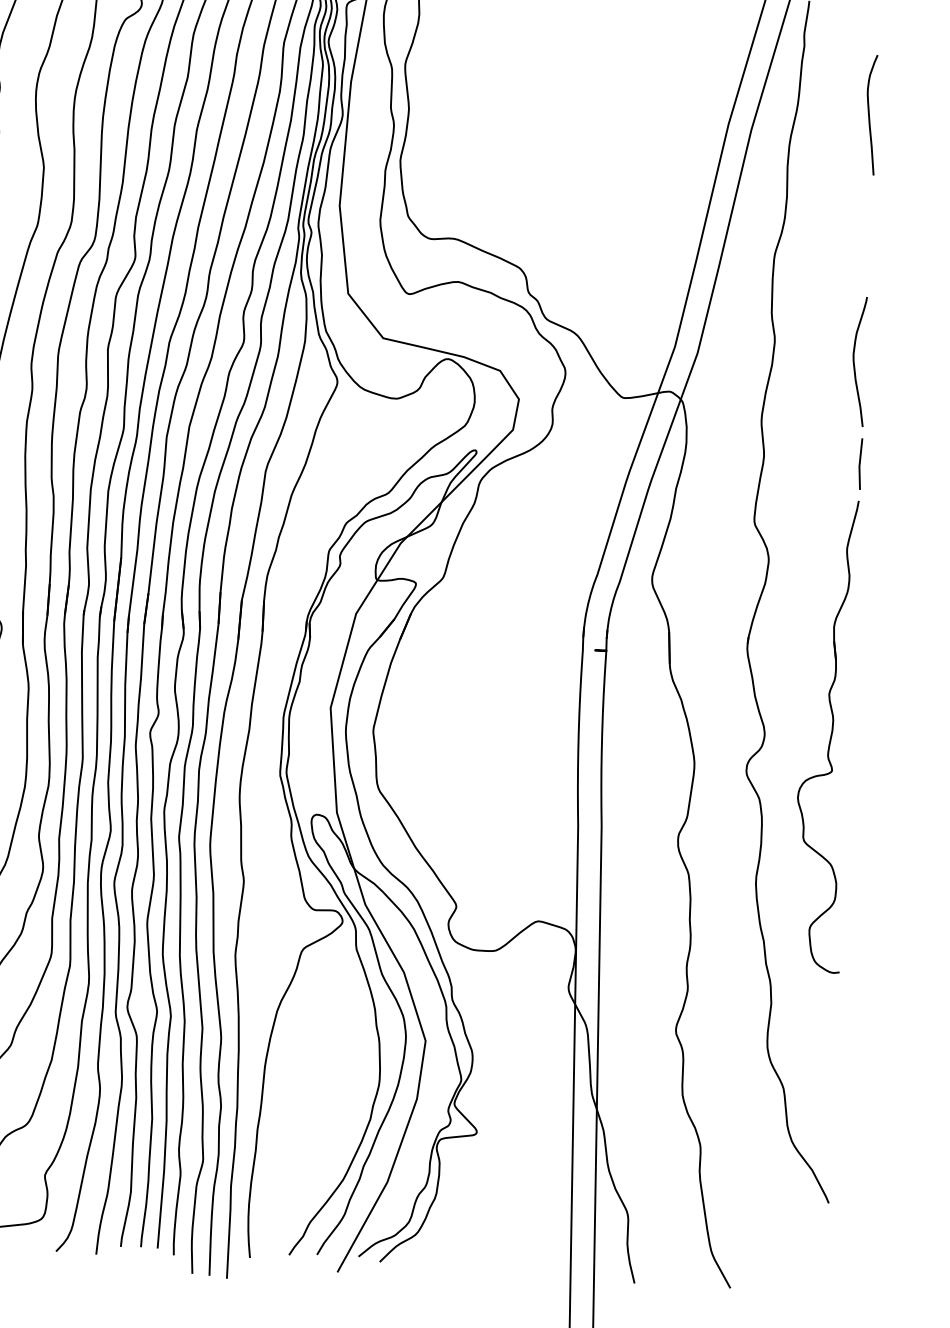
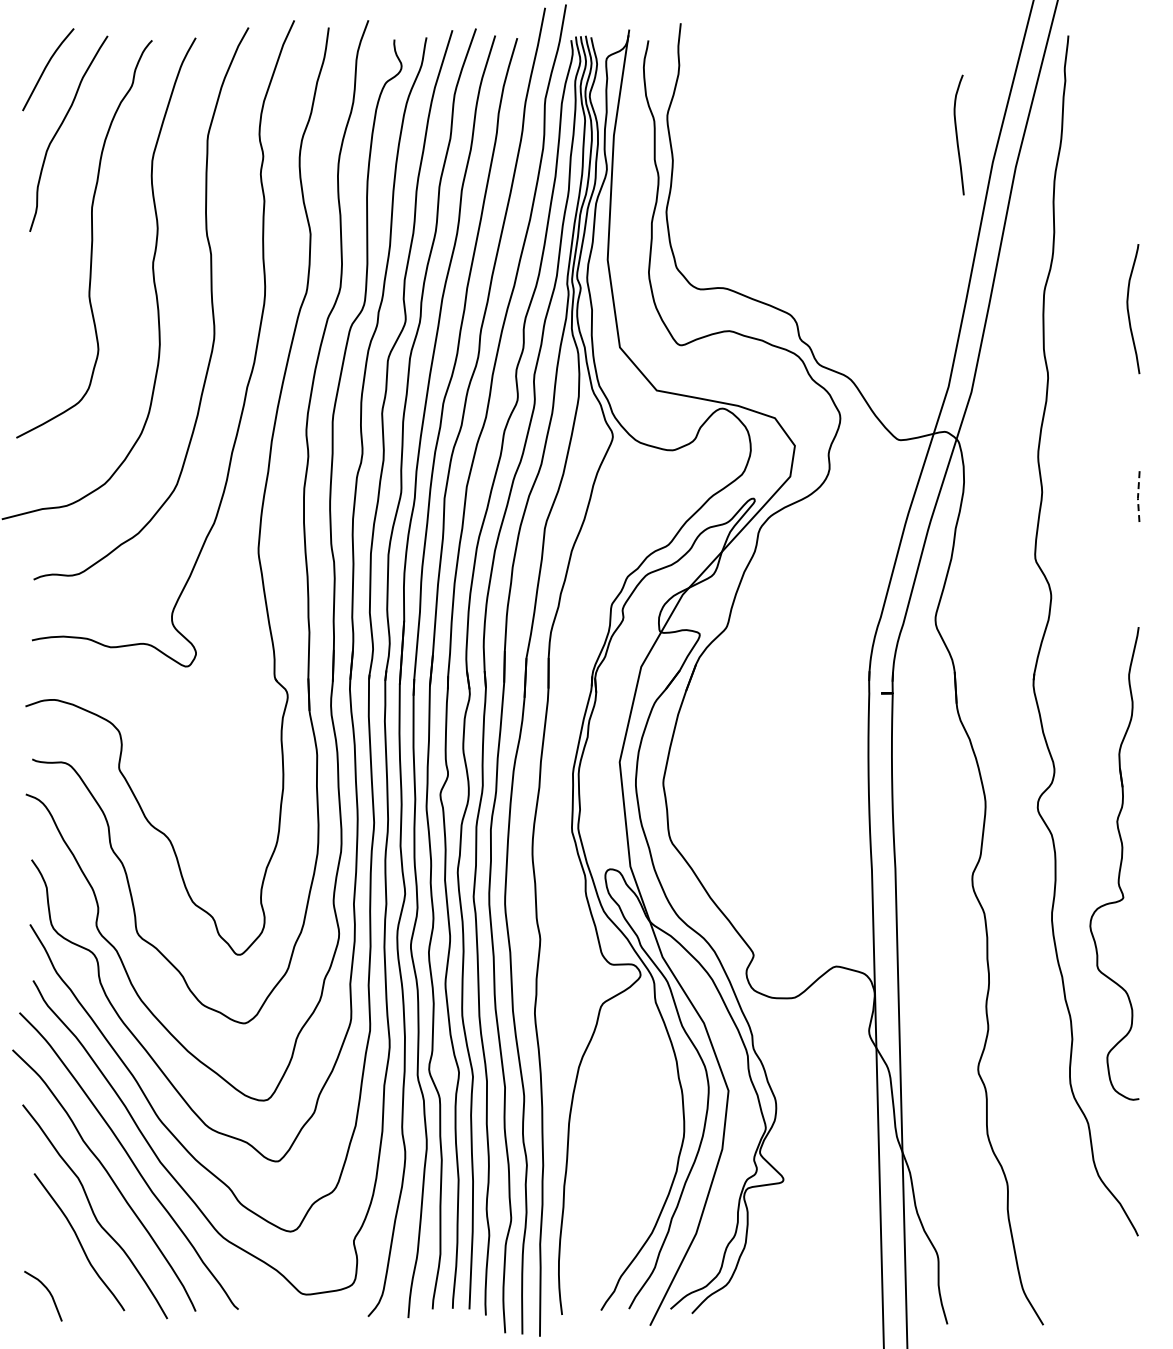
curve: (869, 114) -> (957, 134), moved
curve: (854, 362) -> (1128, 309), moved
line: (860, 464) -> (1138, 496), solid -> dashed
part: (824, 736) -> (1114, 863), moved

